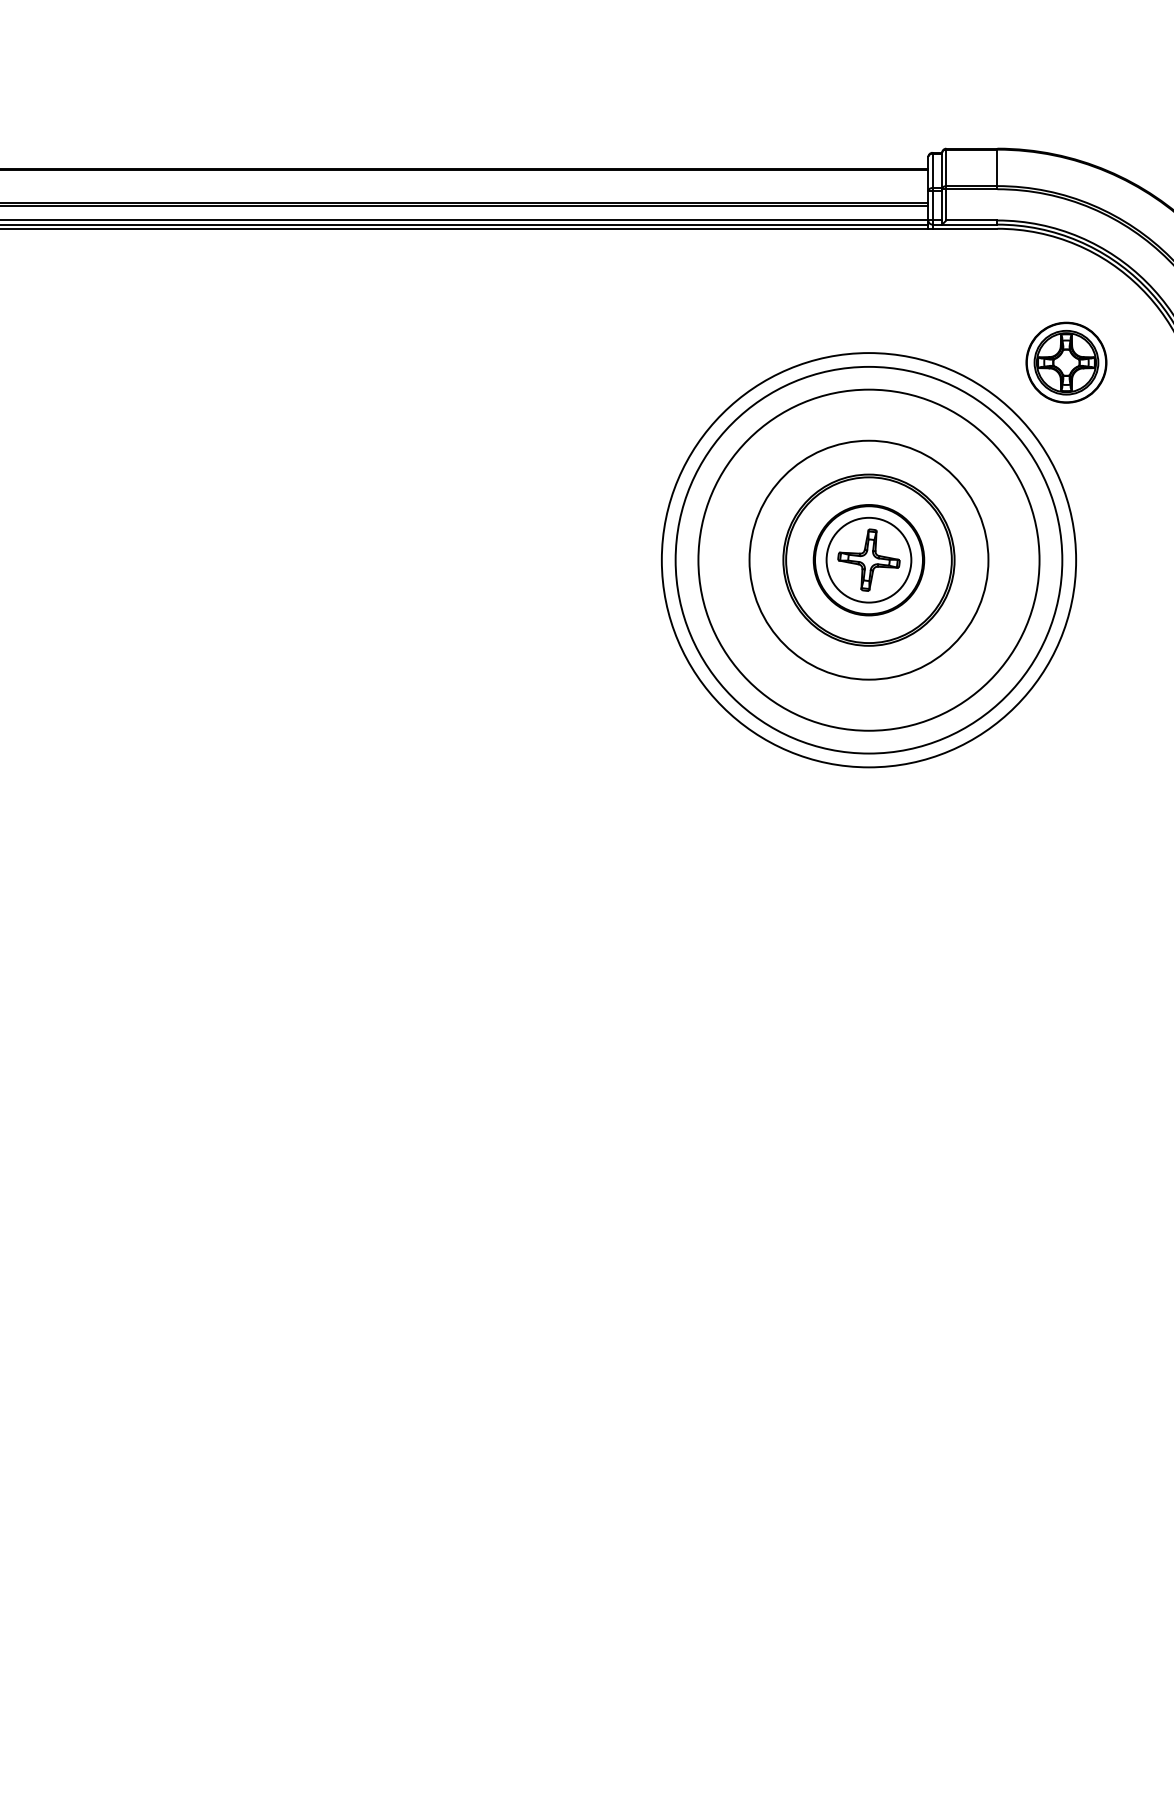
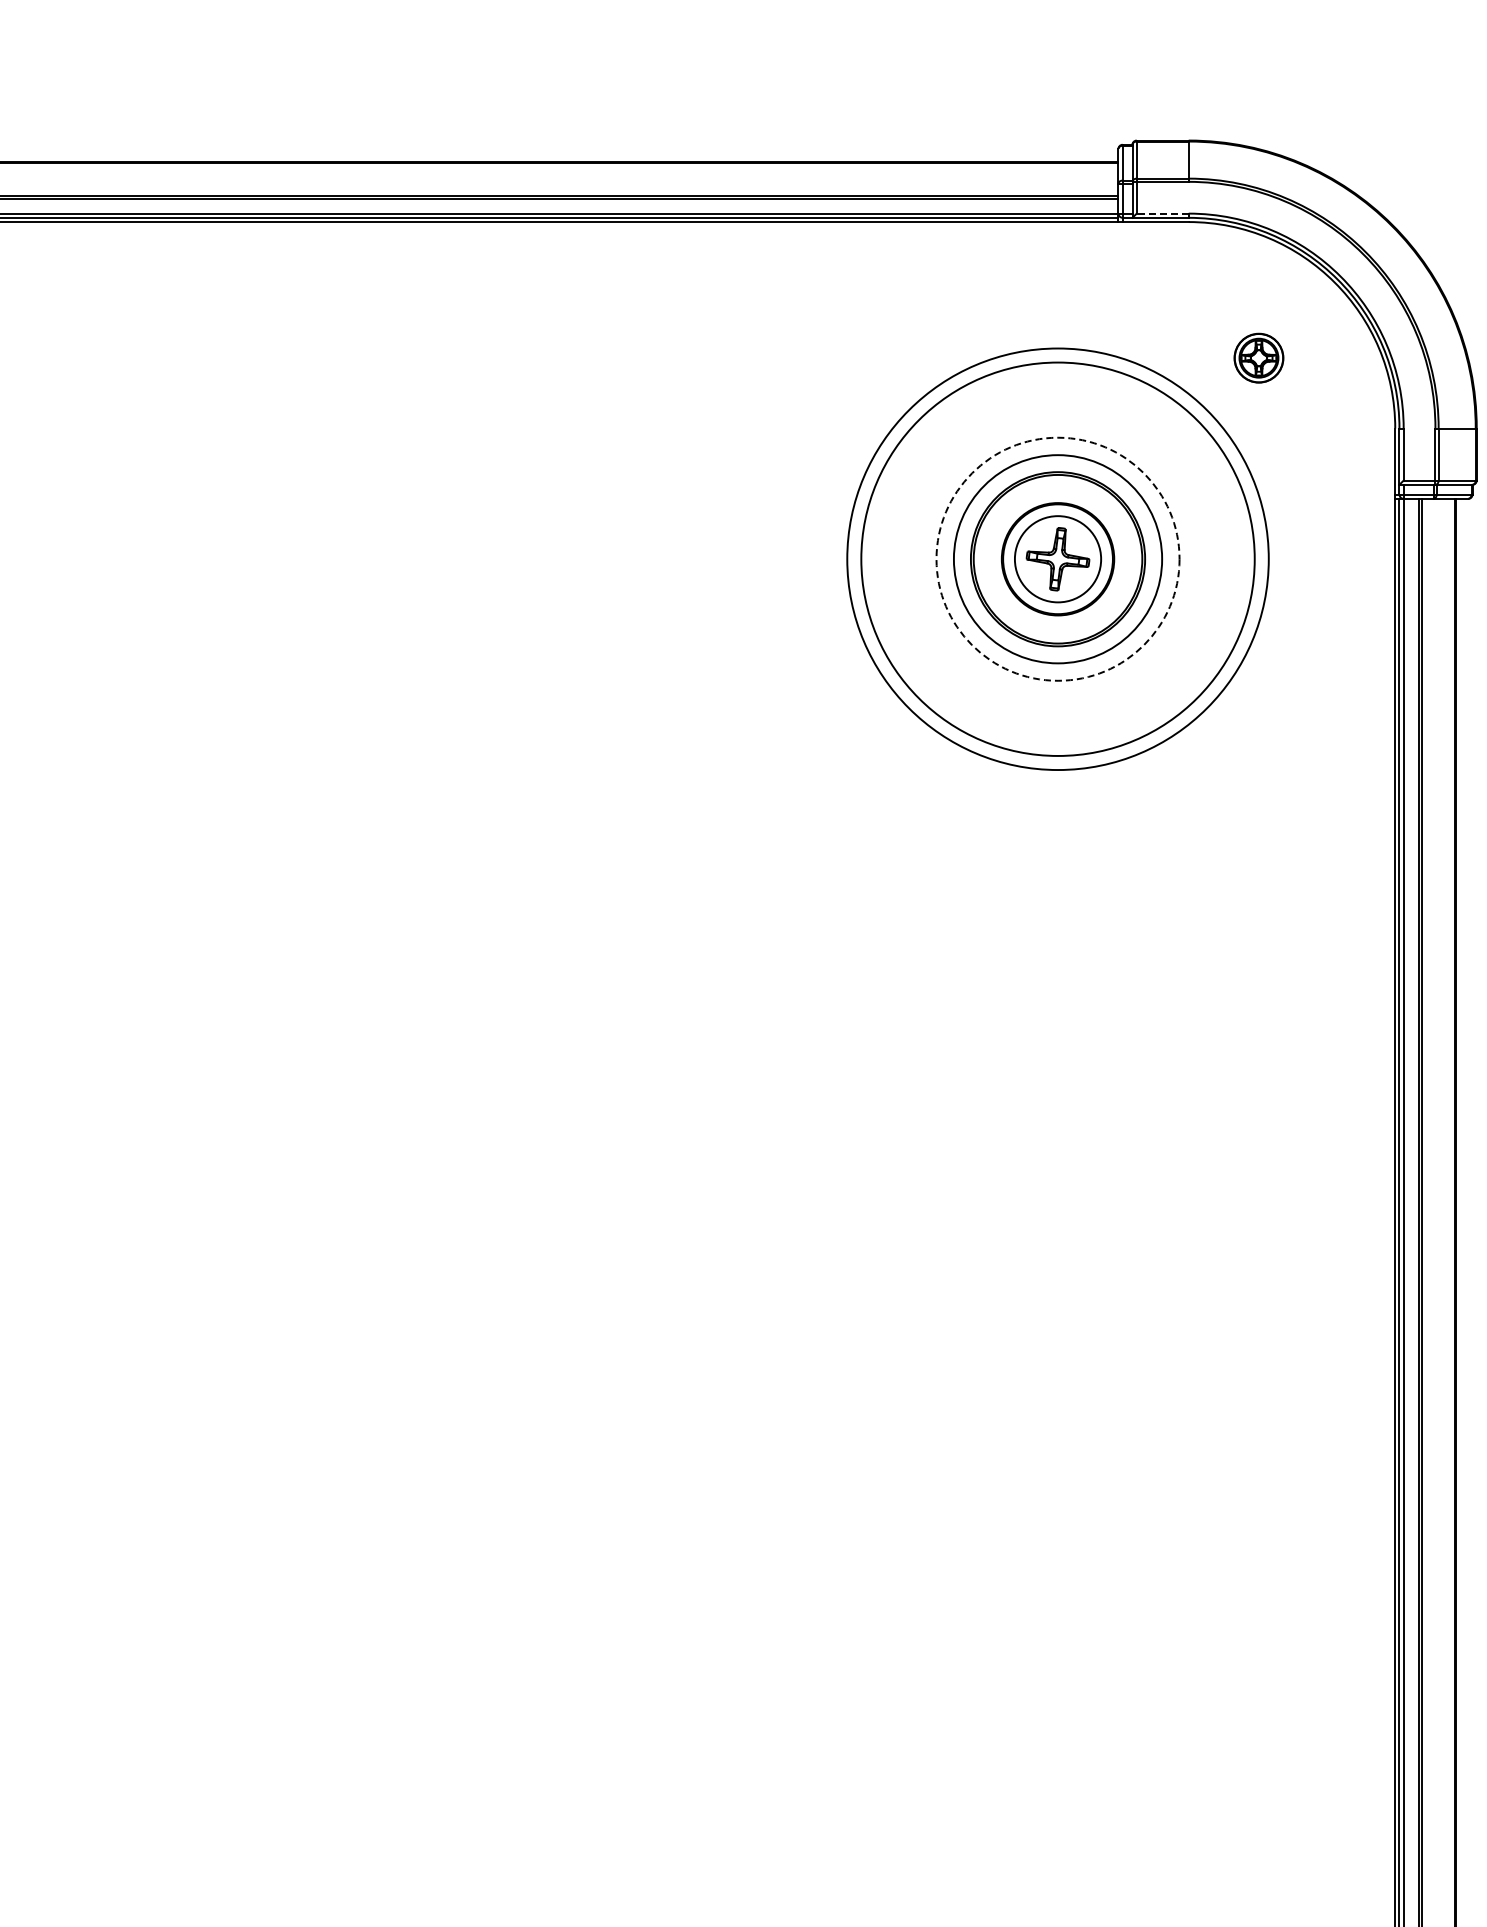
line: (971, 220) -> (1162, 213), solid -> dashed
part: (1066, 361) -> (1258, 357), size x0.6
circle: (868, 559) -> (1057, 558), size x0.6
circle: (868, 559) -> (1057, 558), solid -> dashed

